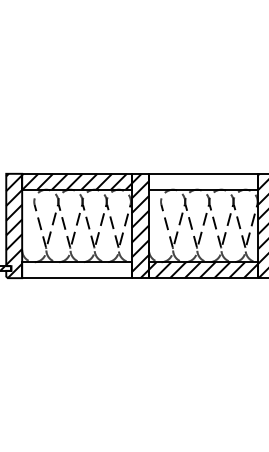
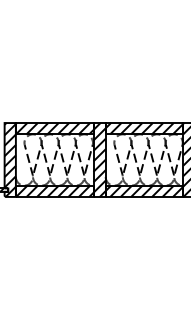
hatch: (203, 181) -> (144, 128), added
hatch: (76, 270) -> (54, 191), added

